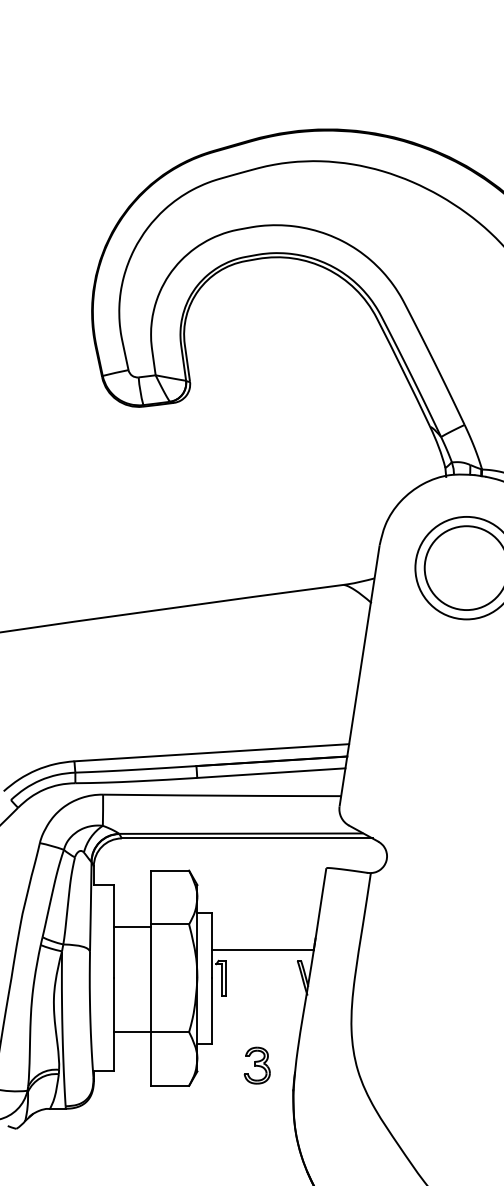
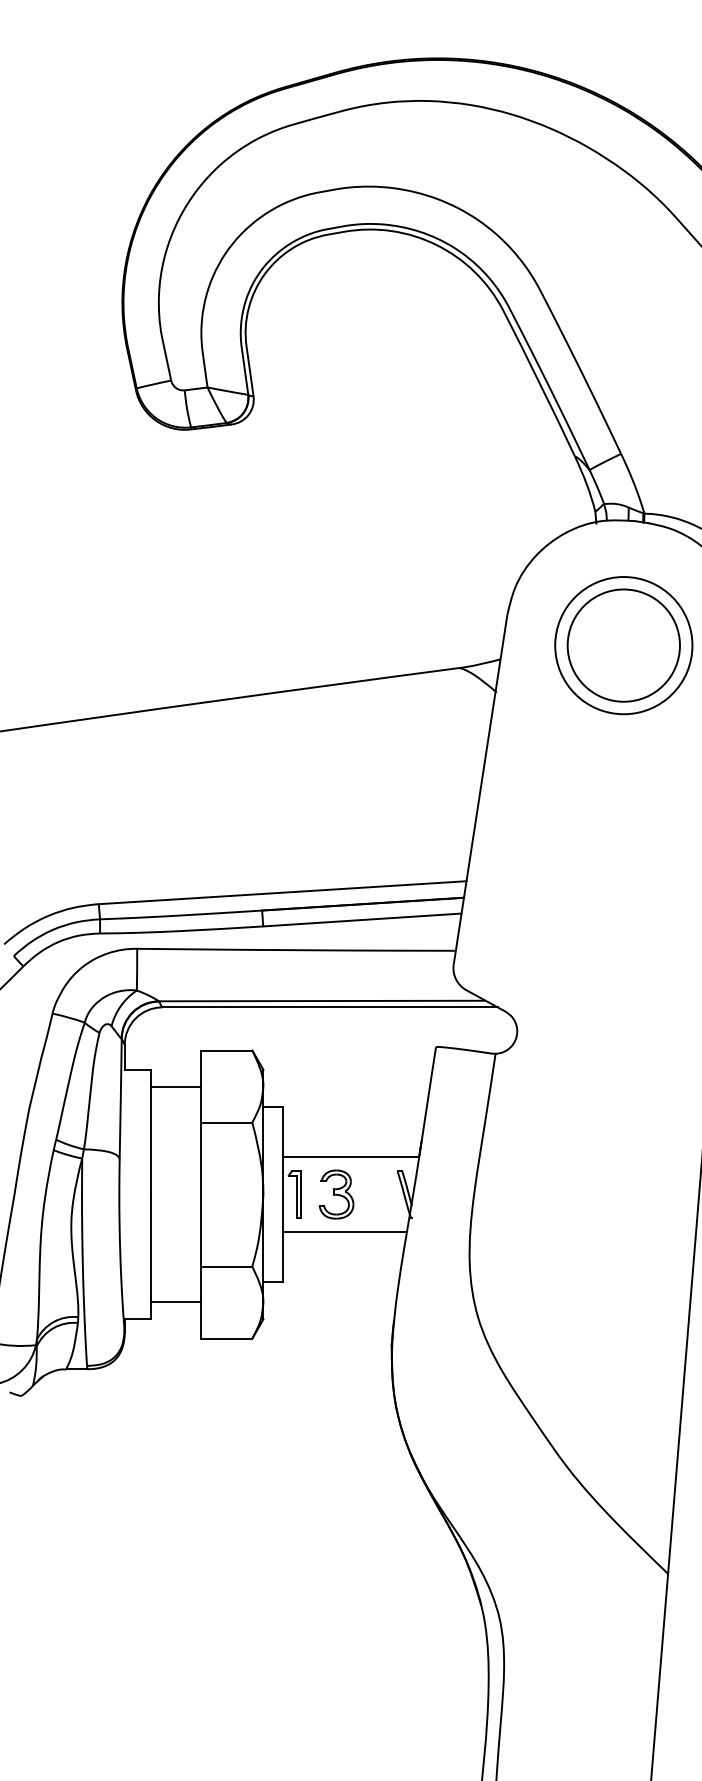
line: (132, 926) -> (176, 1087), moved
line: (257, 1006) -> (344, 1232), added
line: (132, 1032) -> (176, 1301), moved
part: (257, 1065) -> (336, 1194), moved

